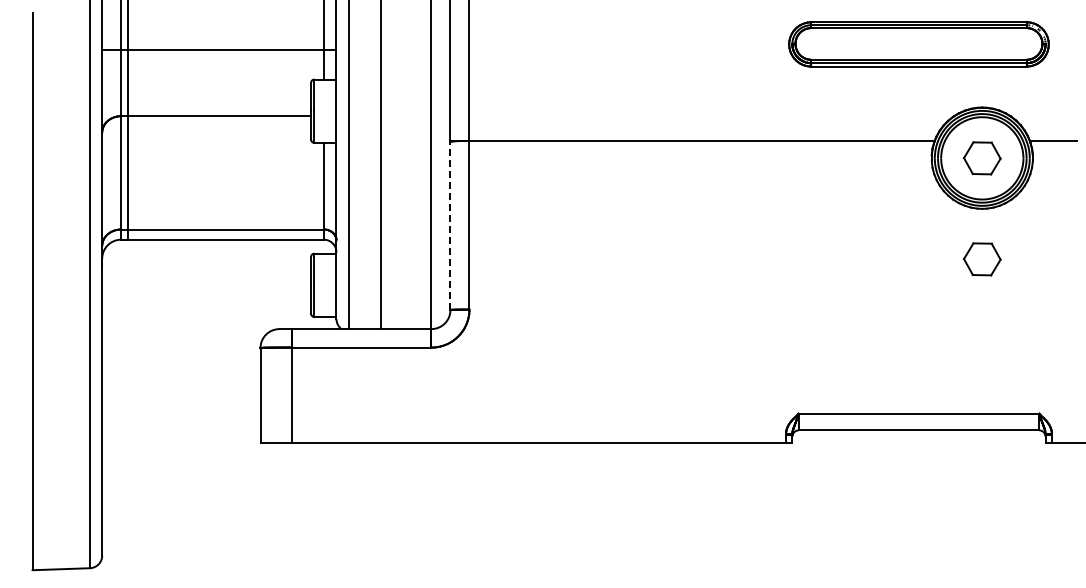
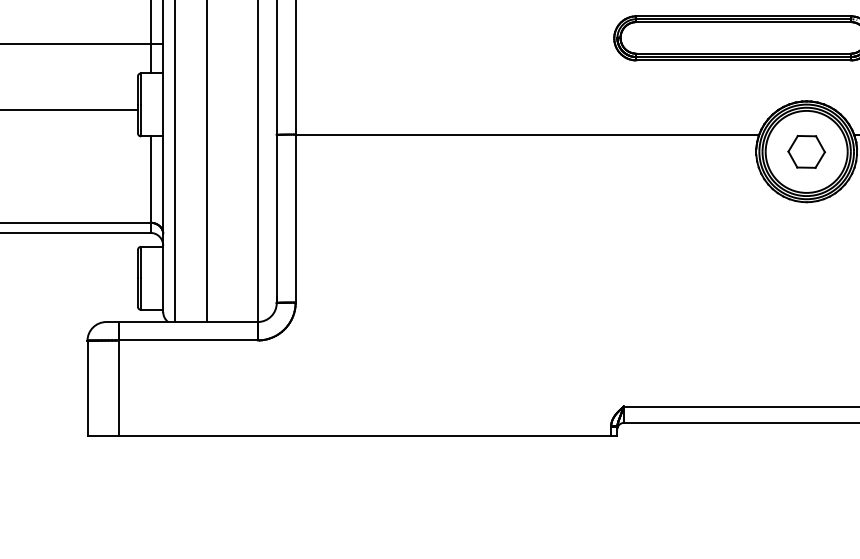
line: (450, 225) -> (276, 218), dashed -> solid
part: (982, 259) -> (806, 252), removed

